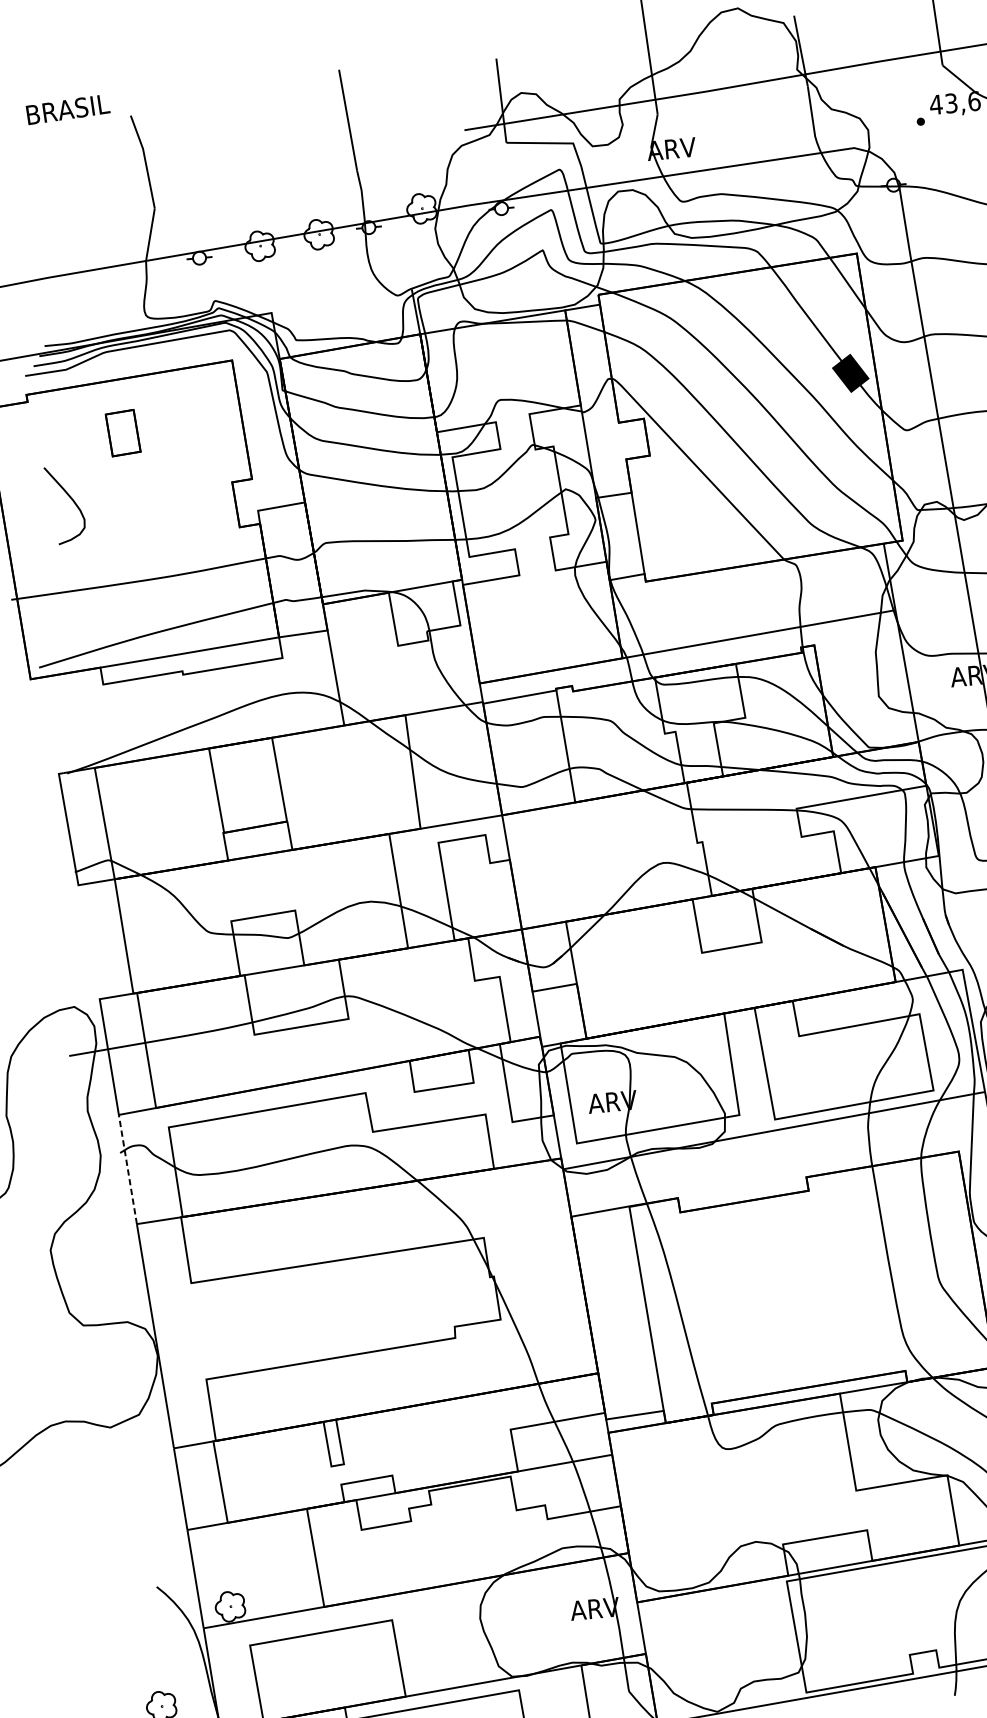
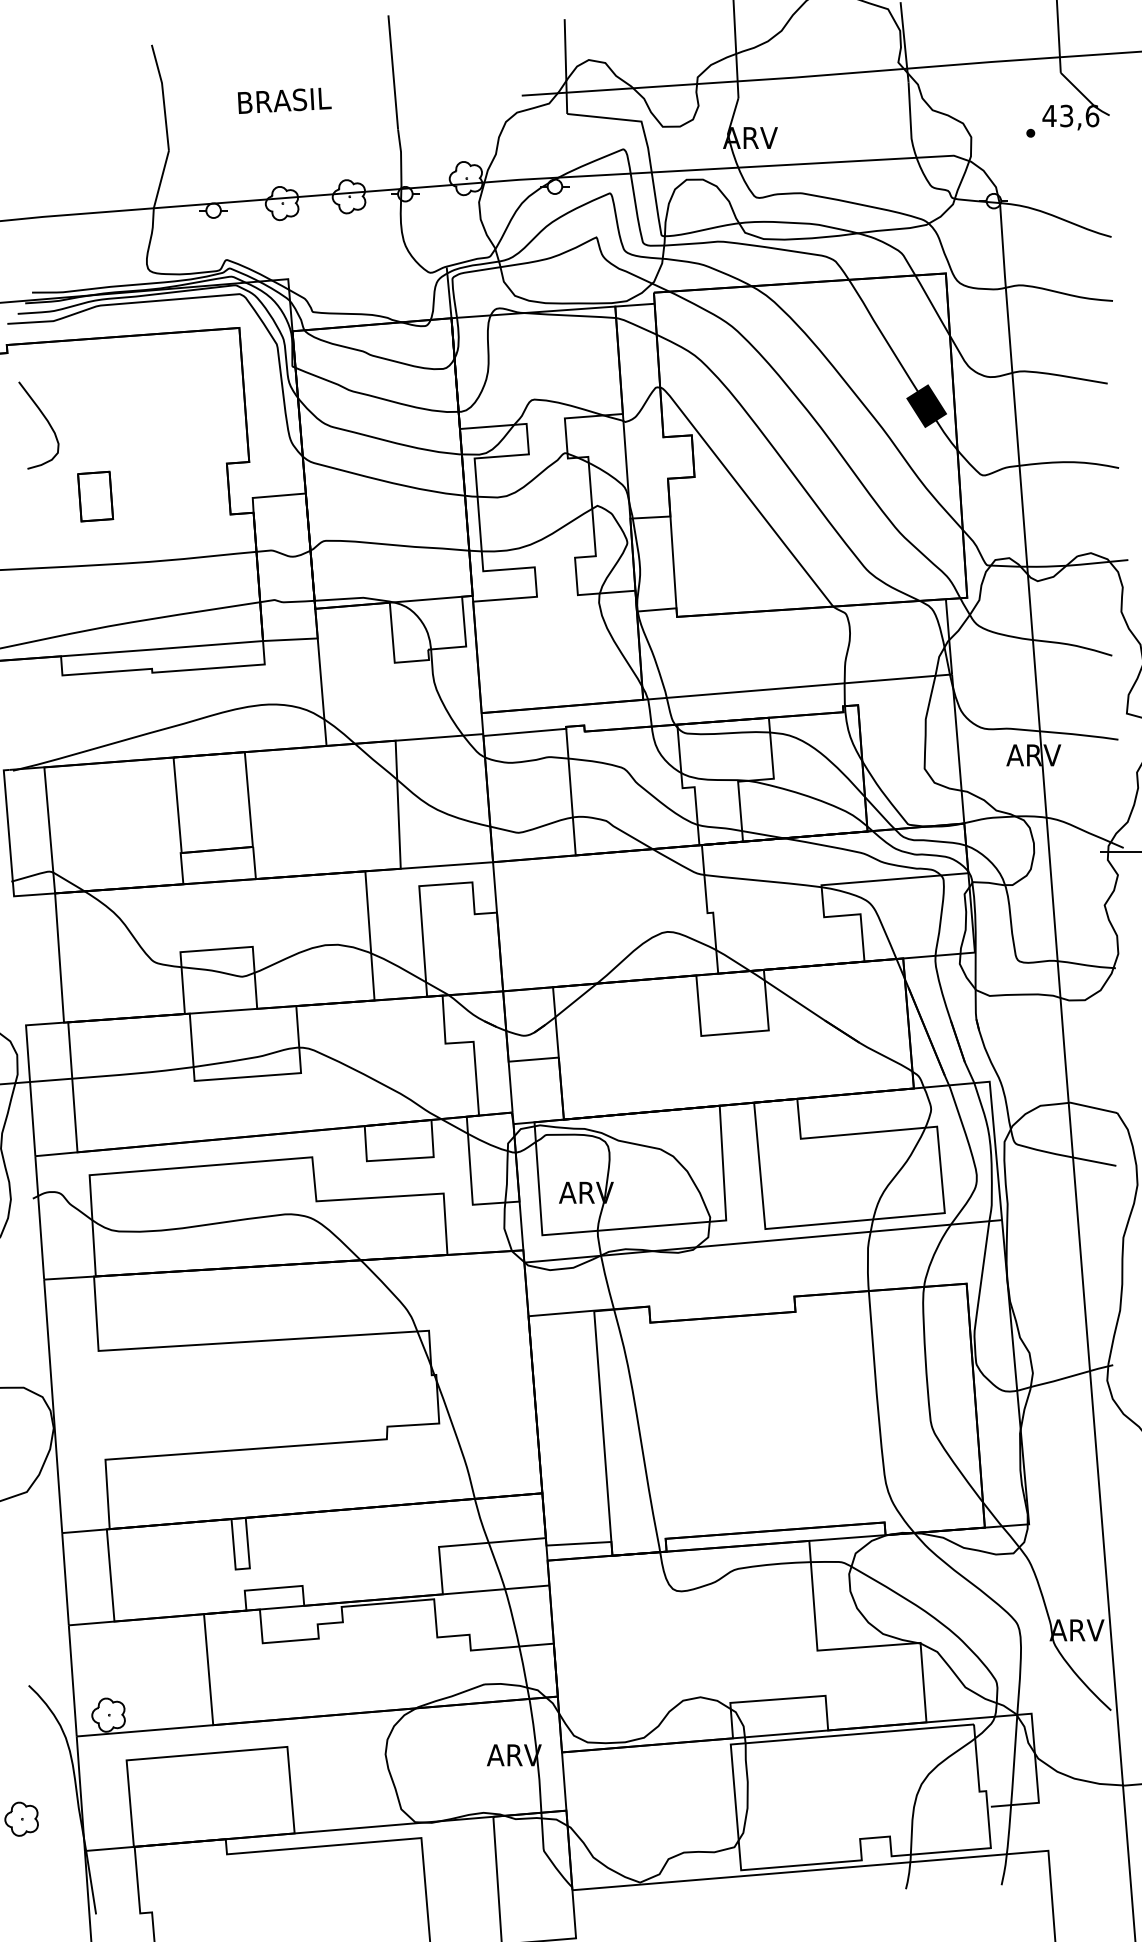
text: (67, 109) -> (284, 100), moved
part: (123, 433) -> (95, 496), moved
curve: (71, 500) -> (46, 421), moved
line: (127, 1169) -> (39, 1217), dashed -> solid

